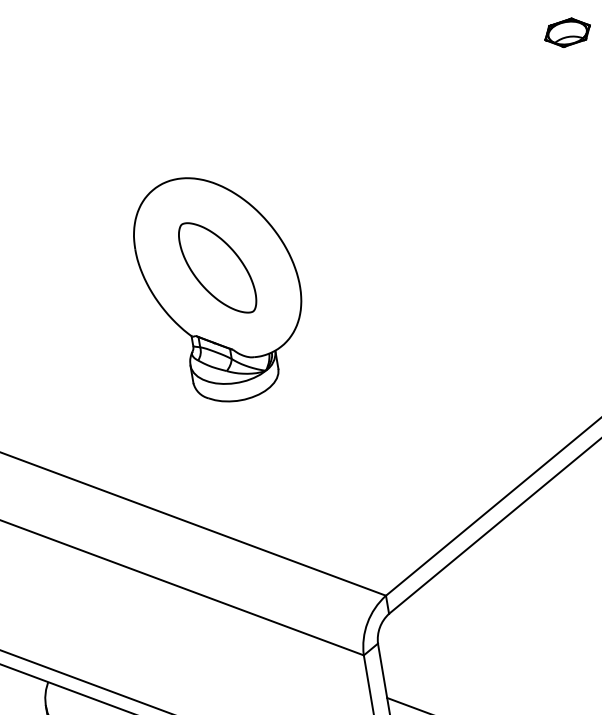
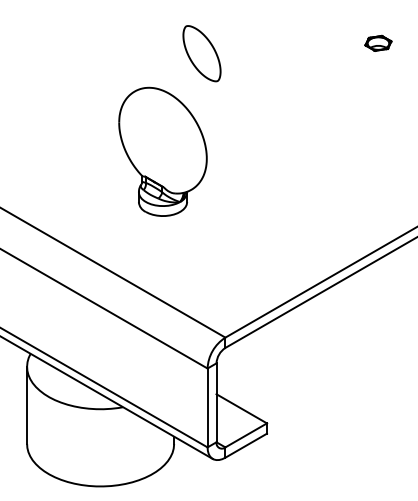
part: (216, 267) -> (201, 53), moved

